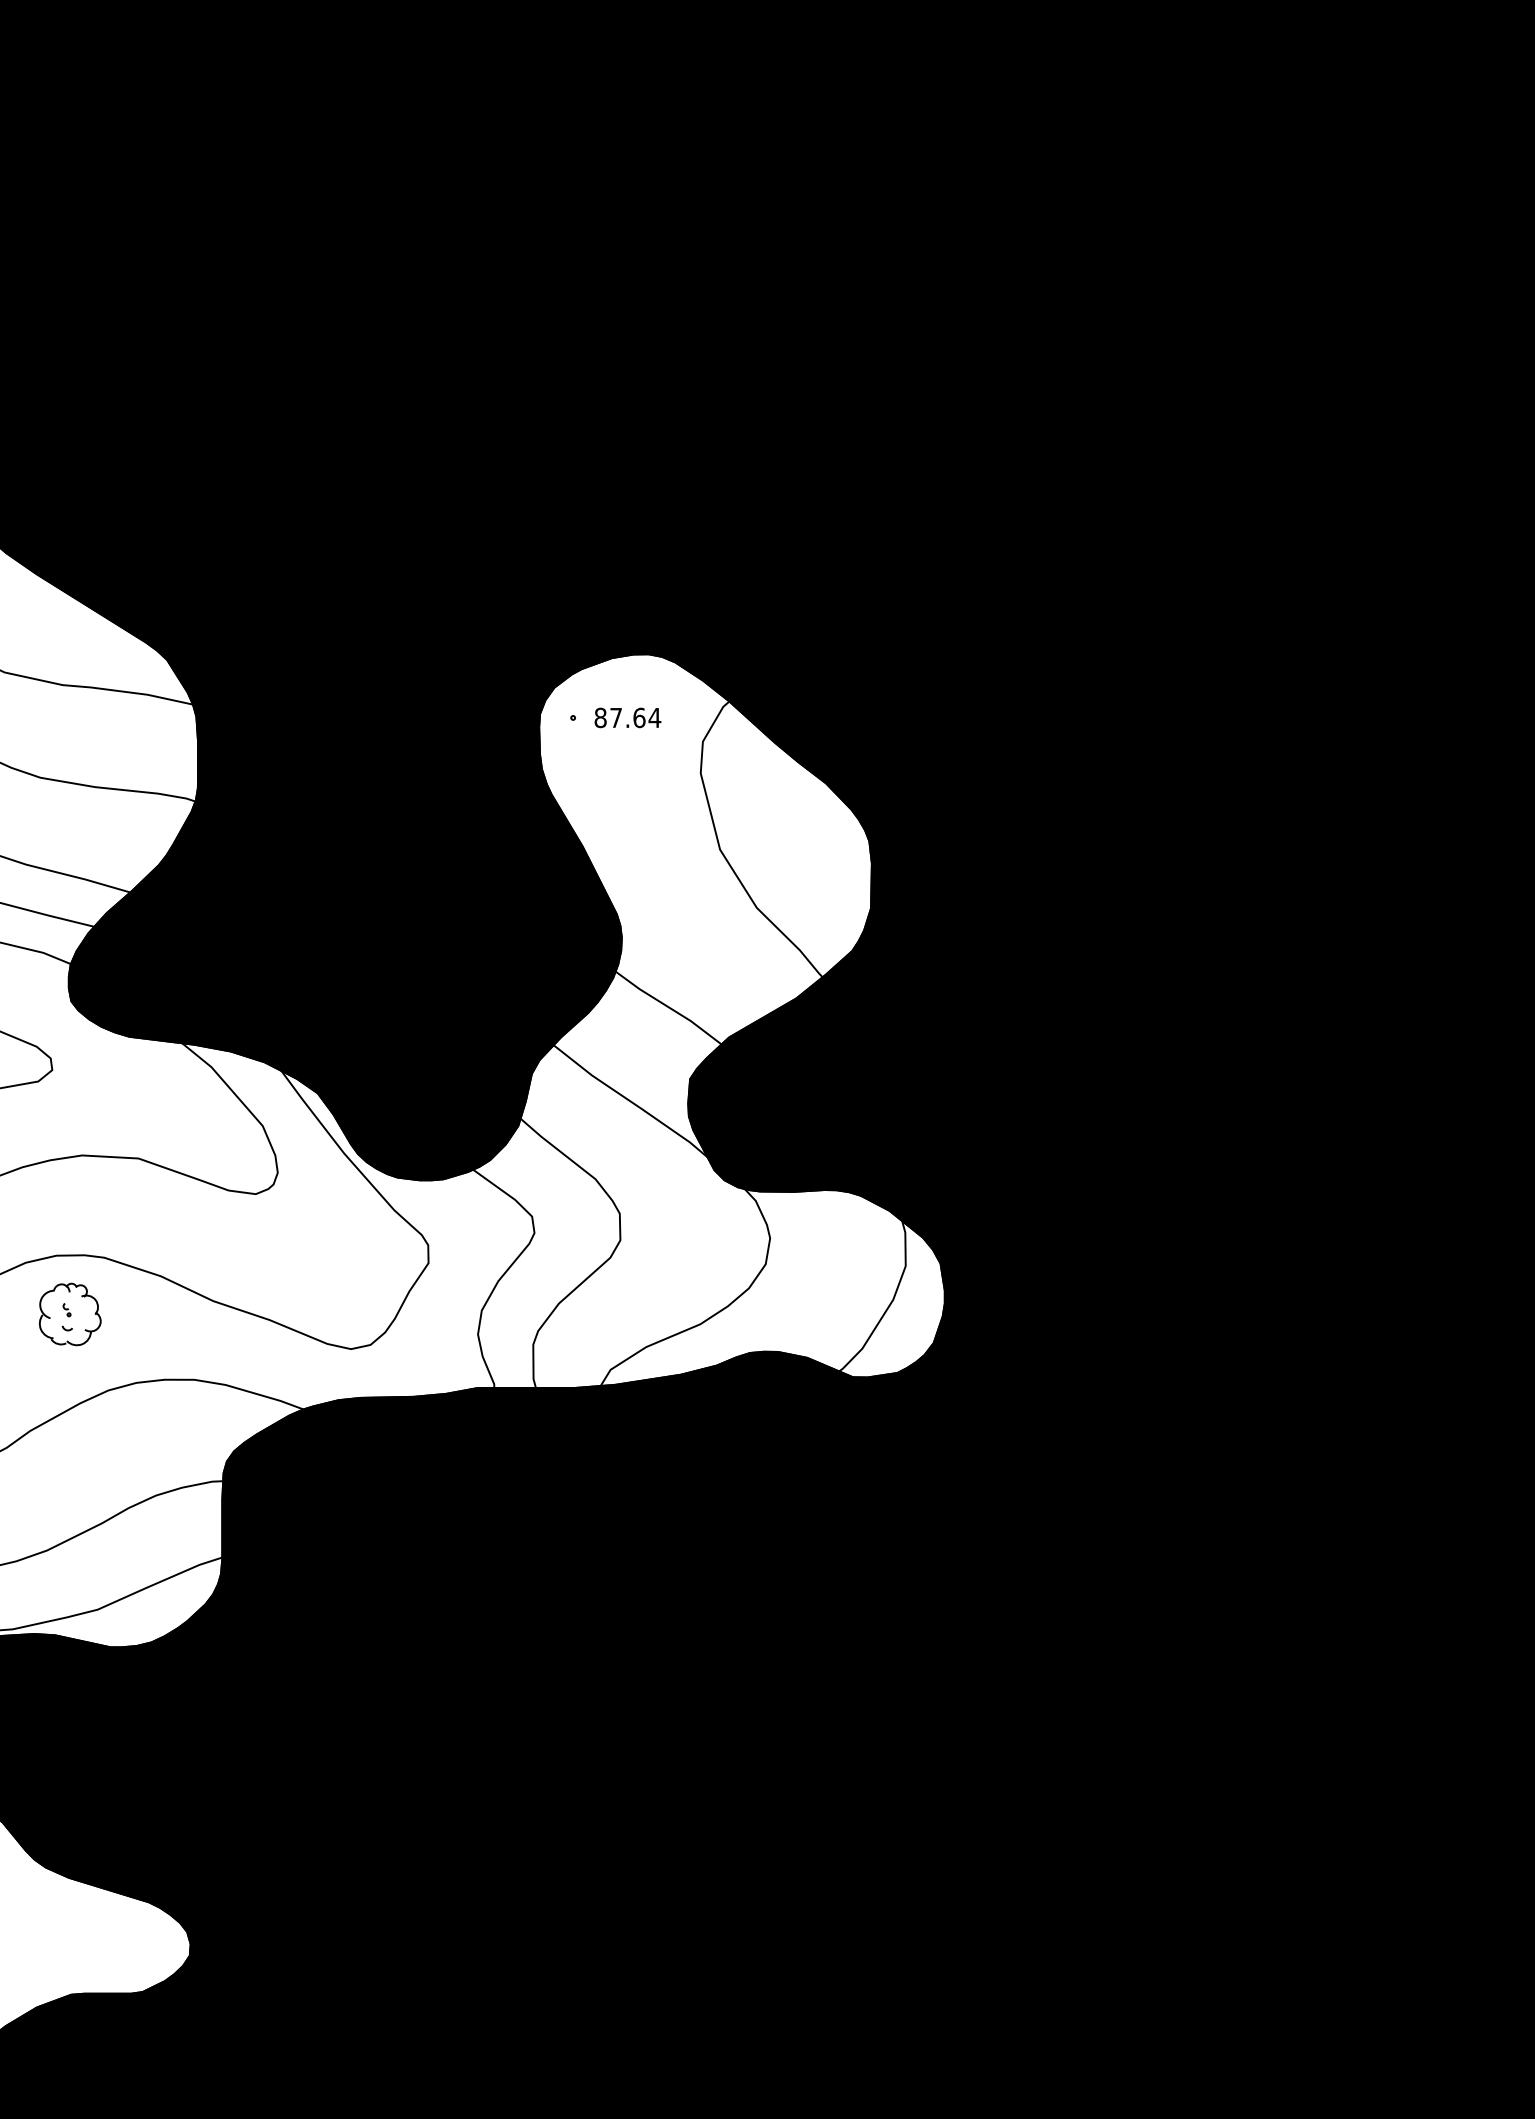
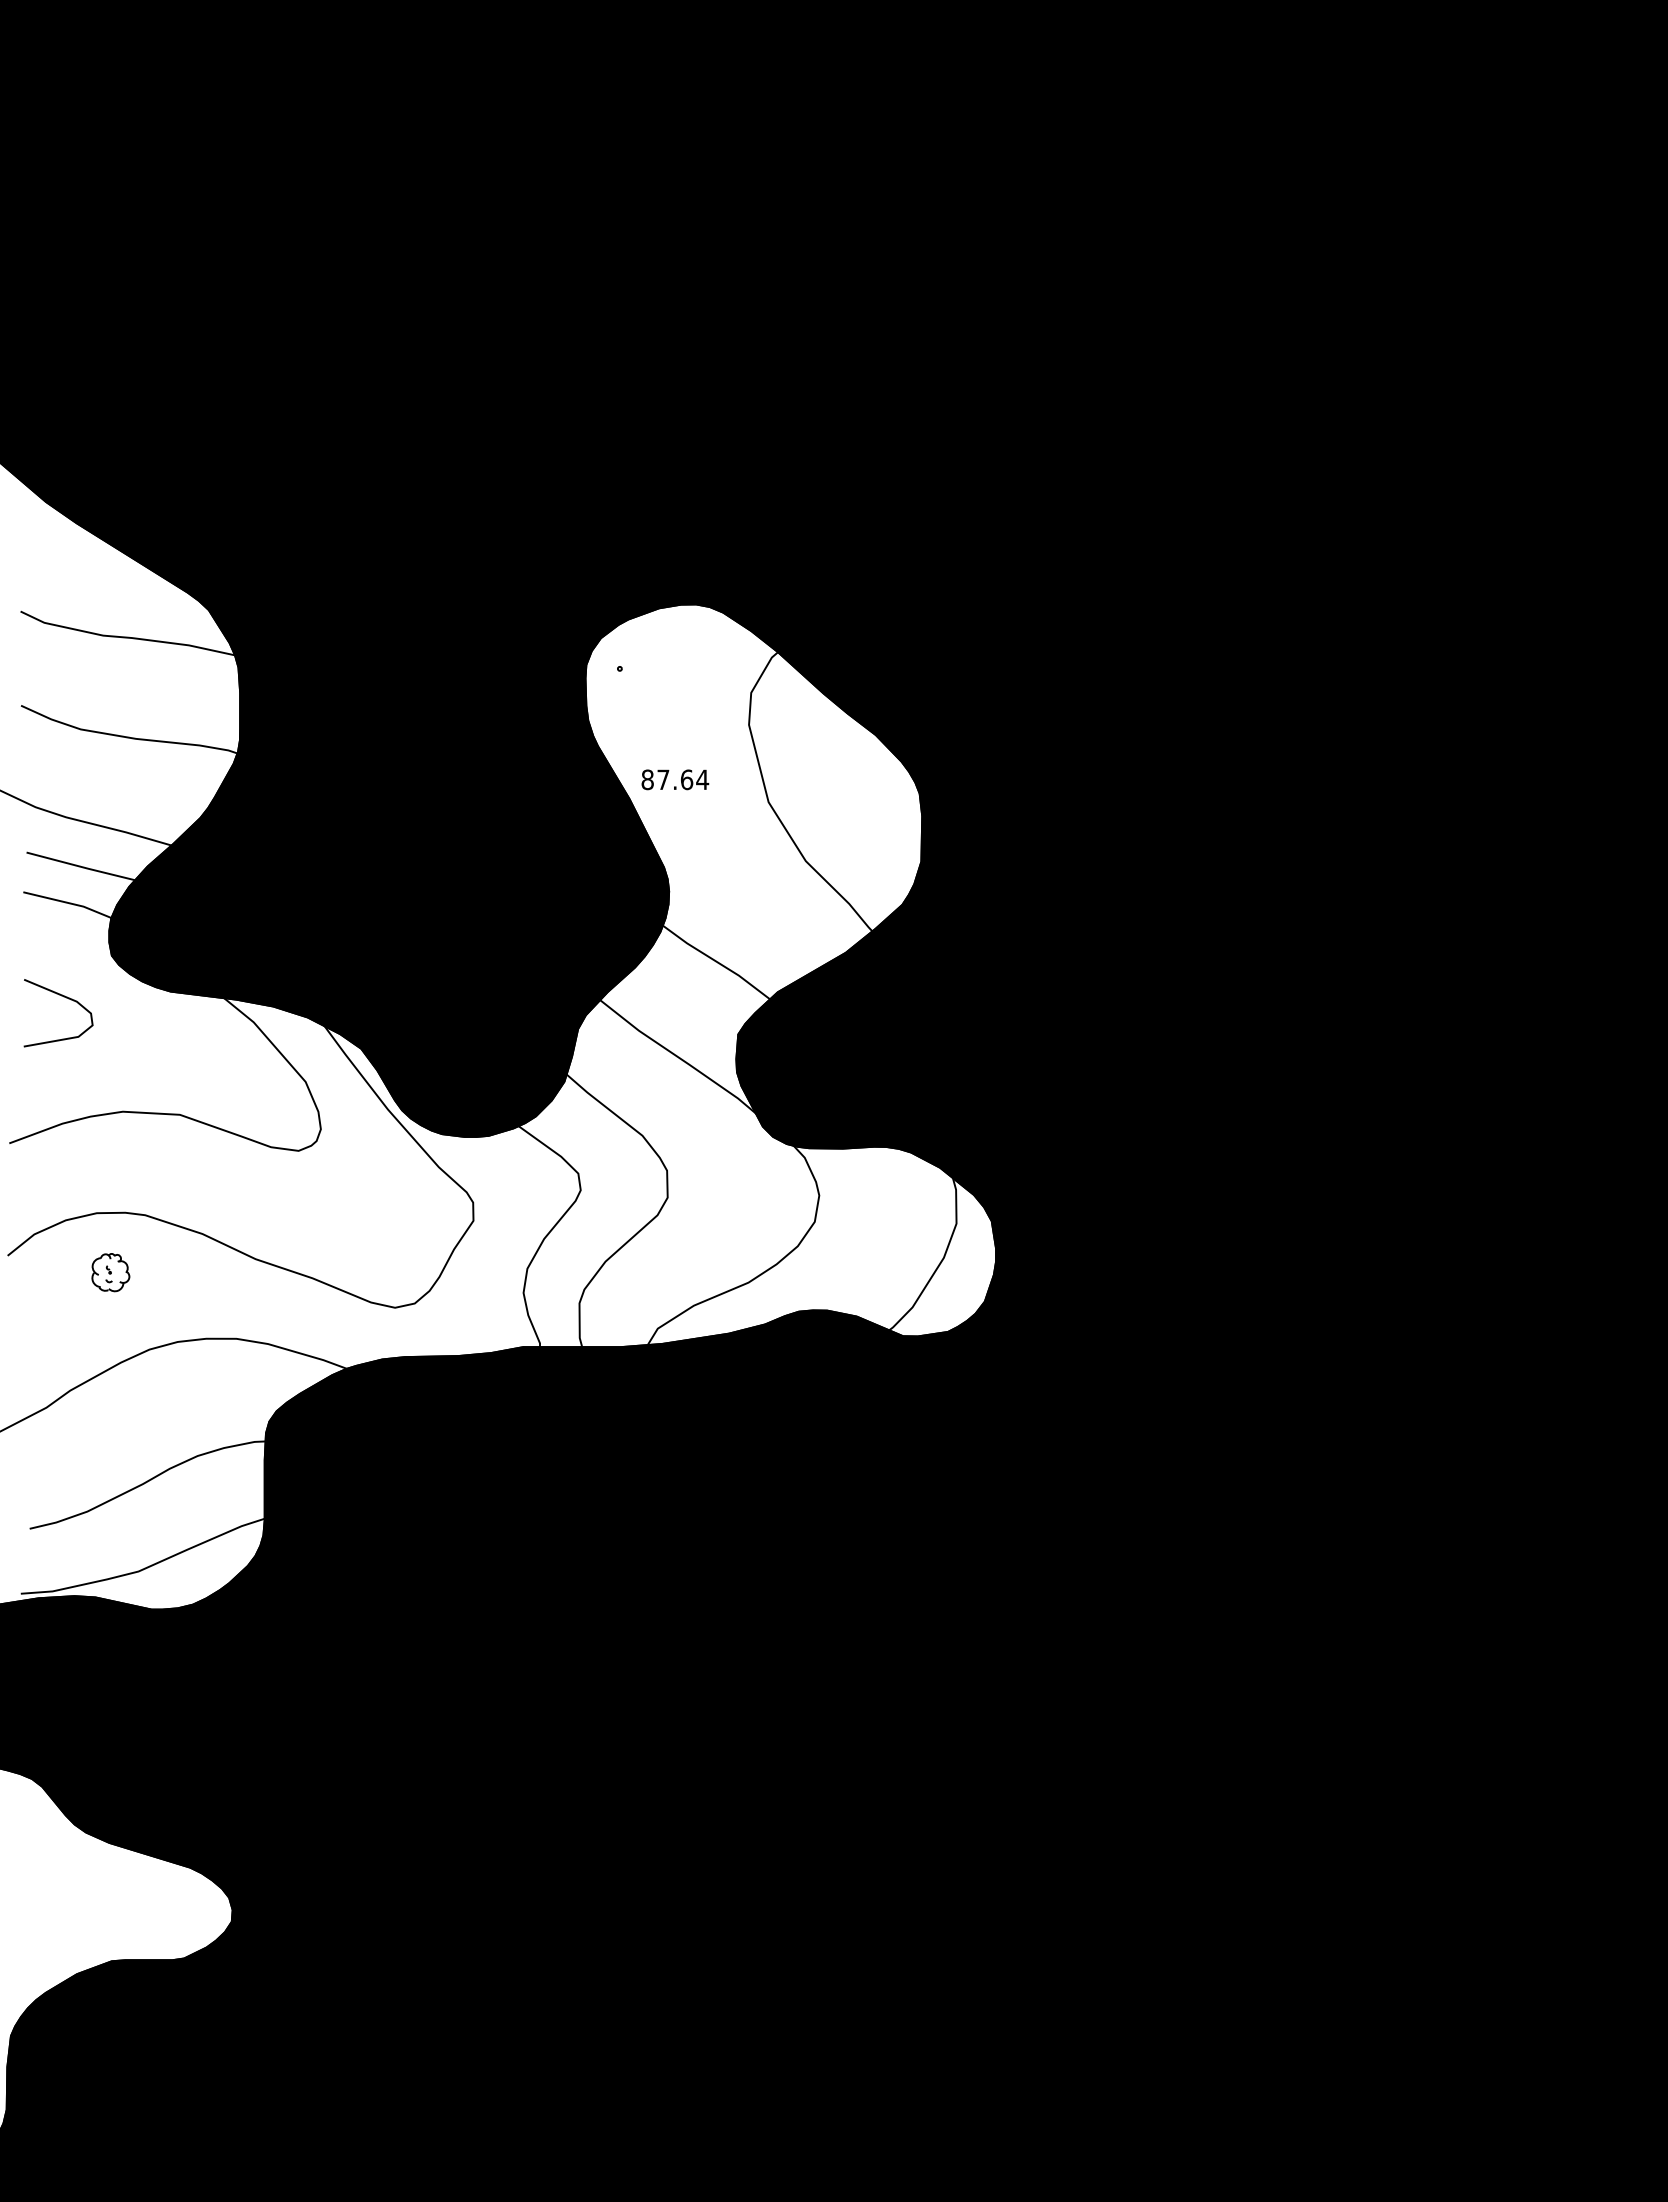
text: (628, 717) -> (675, 779), moved
part: (69, 1314) -> (110, 1272), size x0.6

